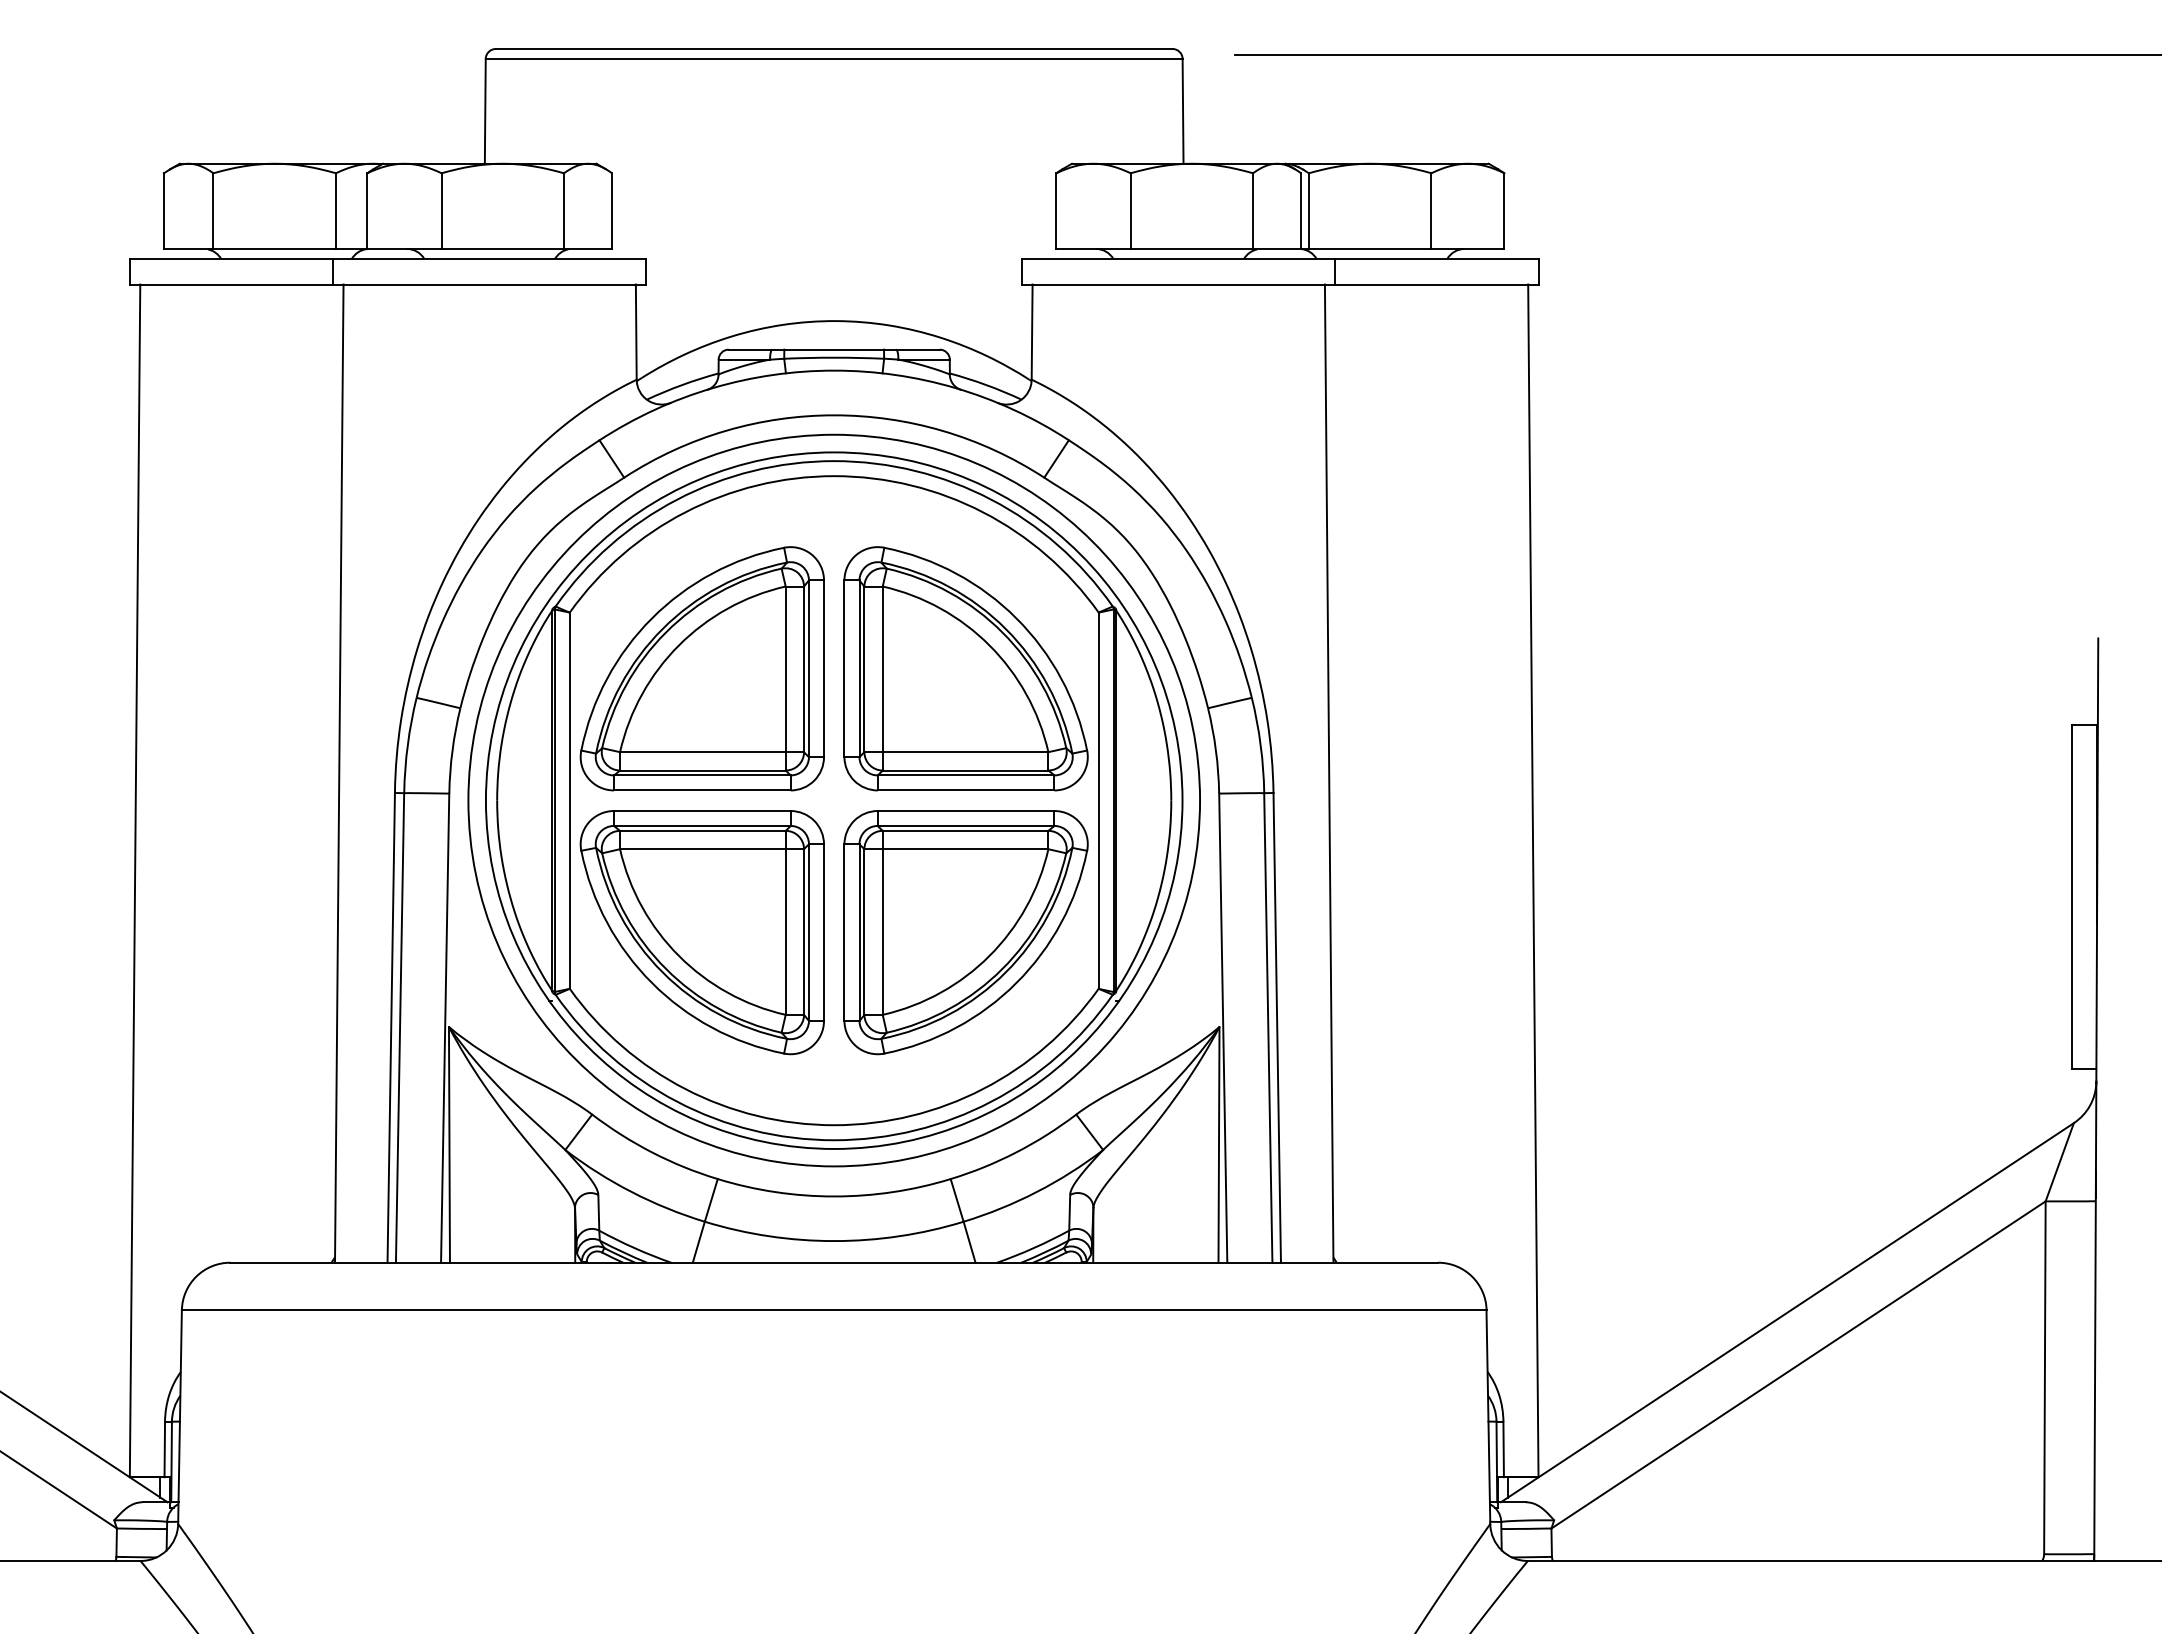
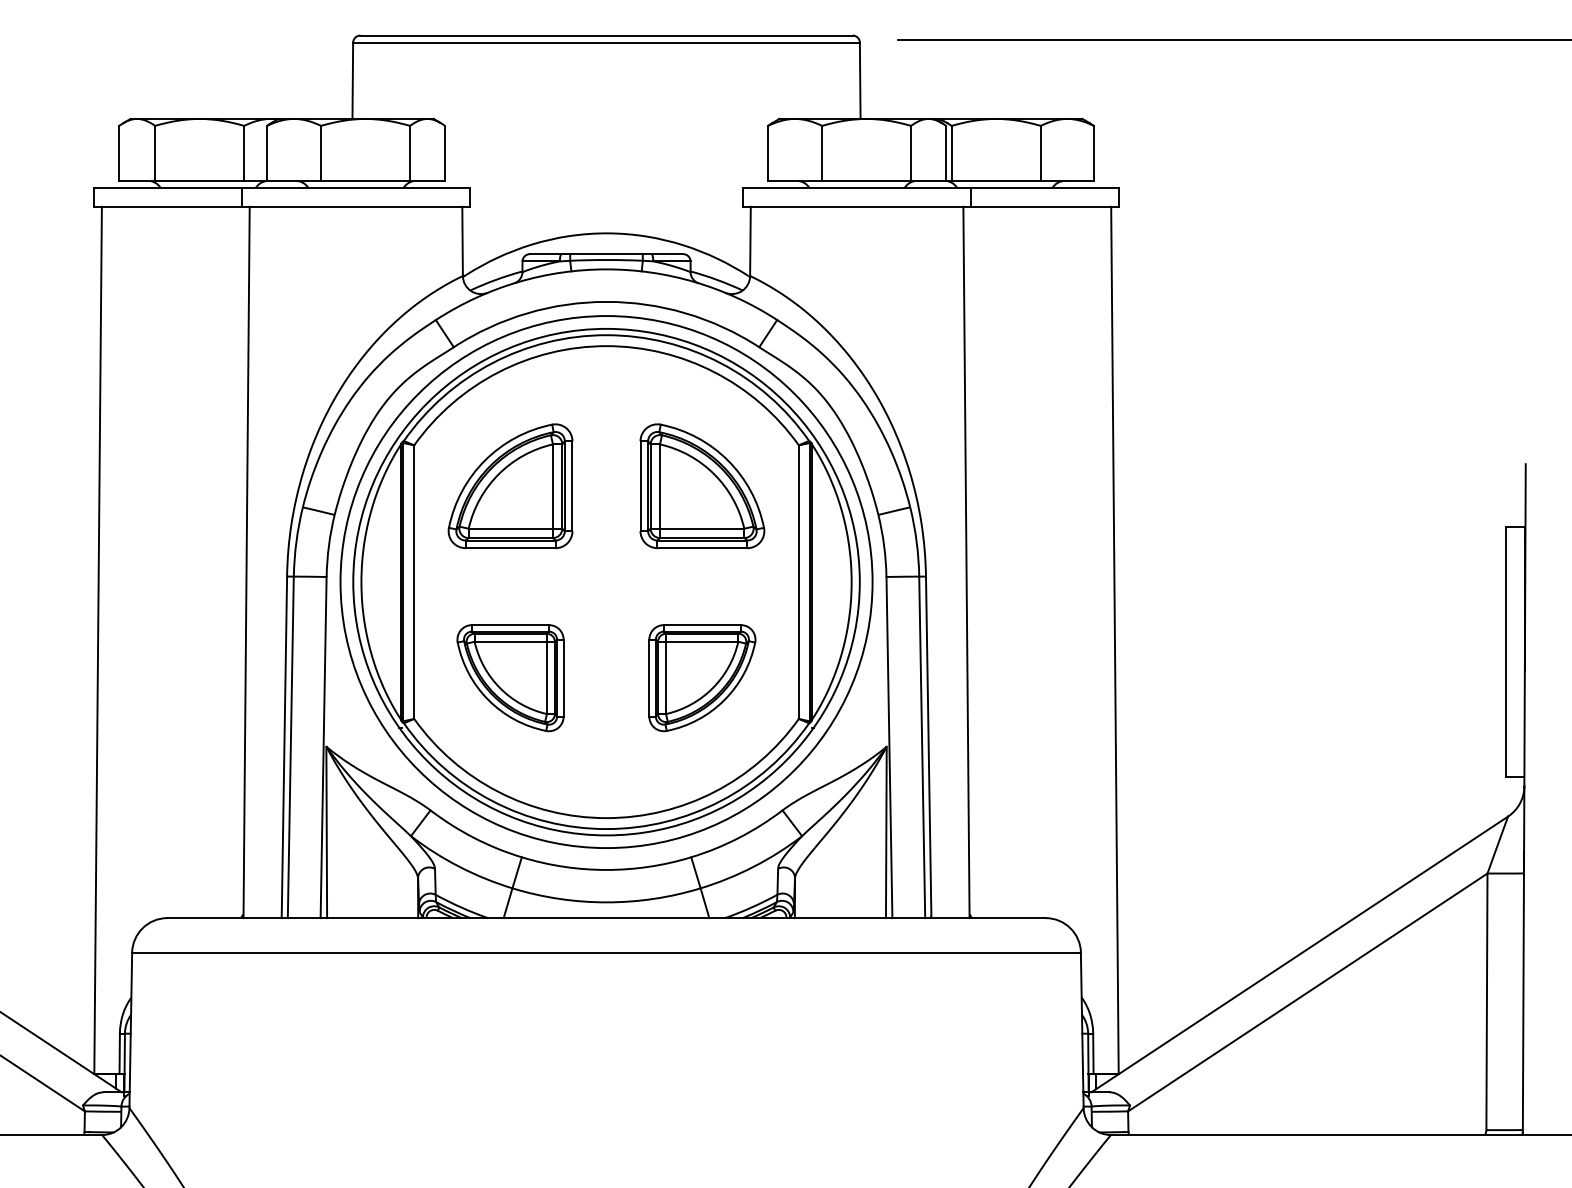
part: (701, 668) -> (510, 486), size x0.7
part: (965, 668) -> (702, 486), size x0.7
part: (701, 932) -> (510, 677), size x0.6
part: (965, 932) -> (702, 677), size x0.6

